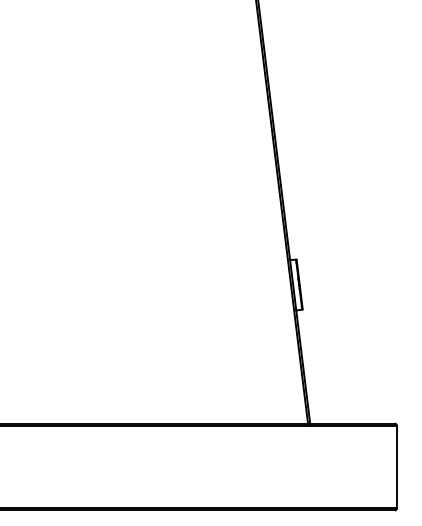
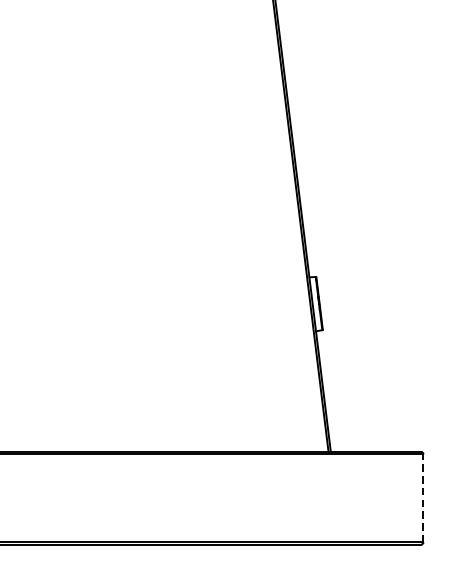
line: (397, 466) -> (424, 497), solid -> dashed

